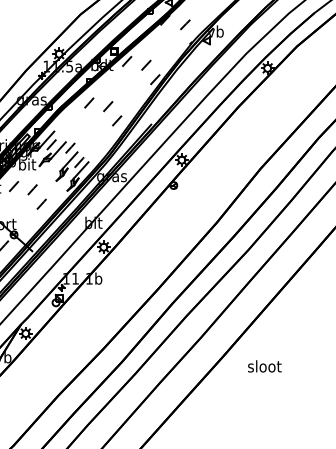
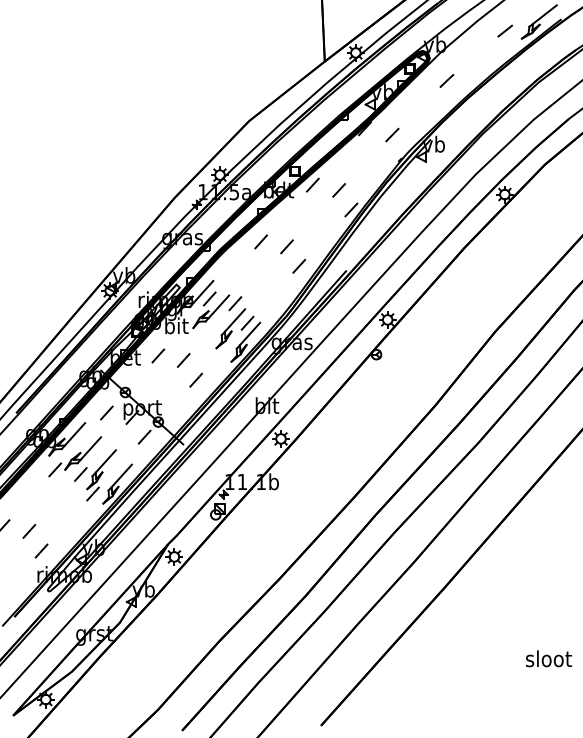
text: (264, 366) -> (548, 658), moved

